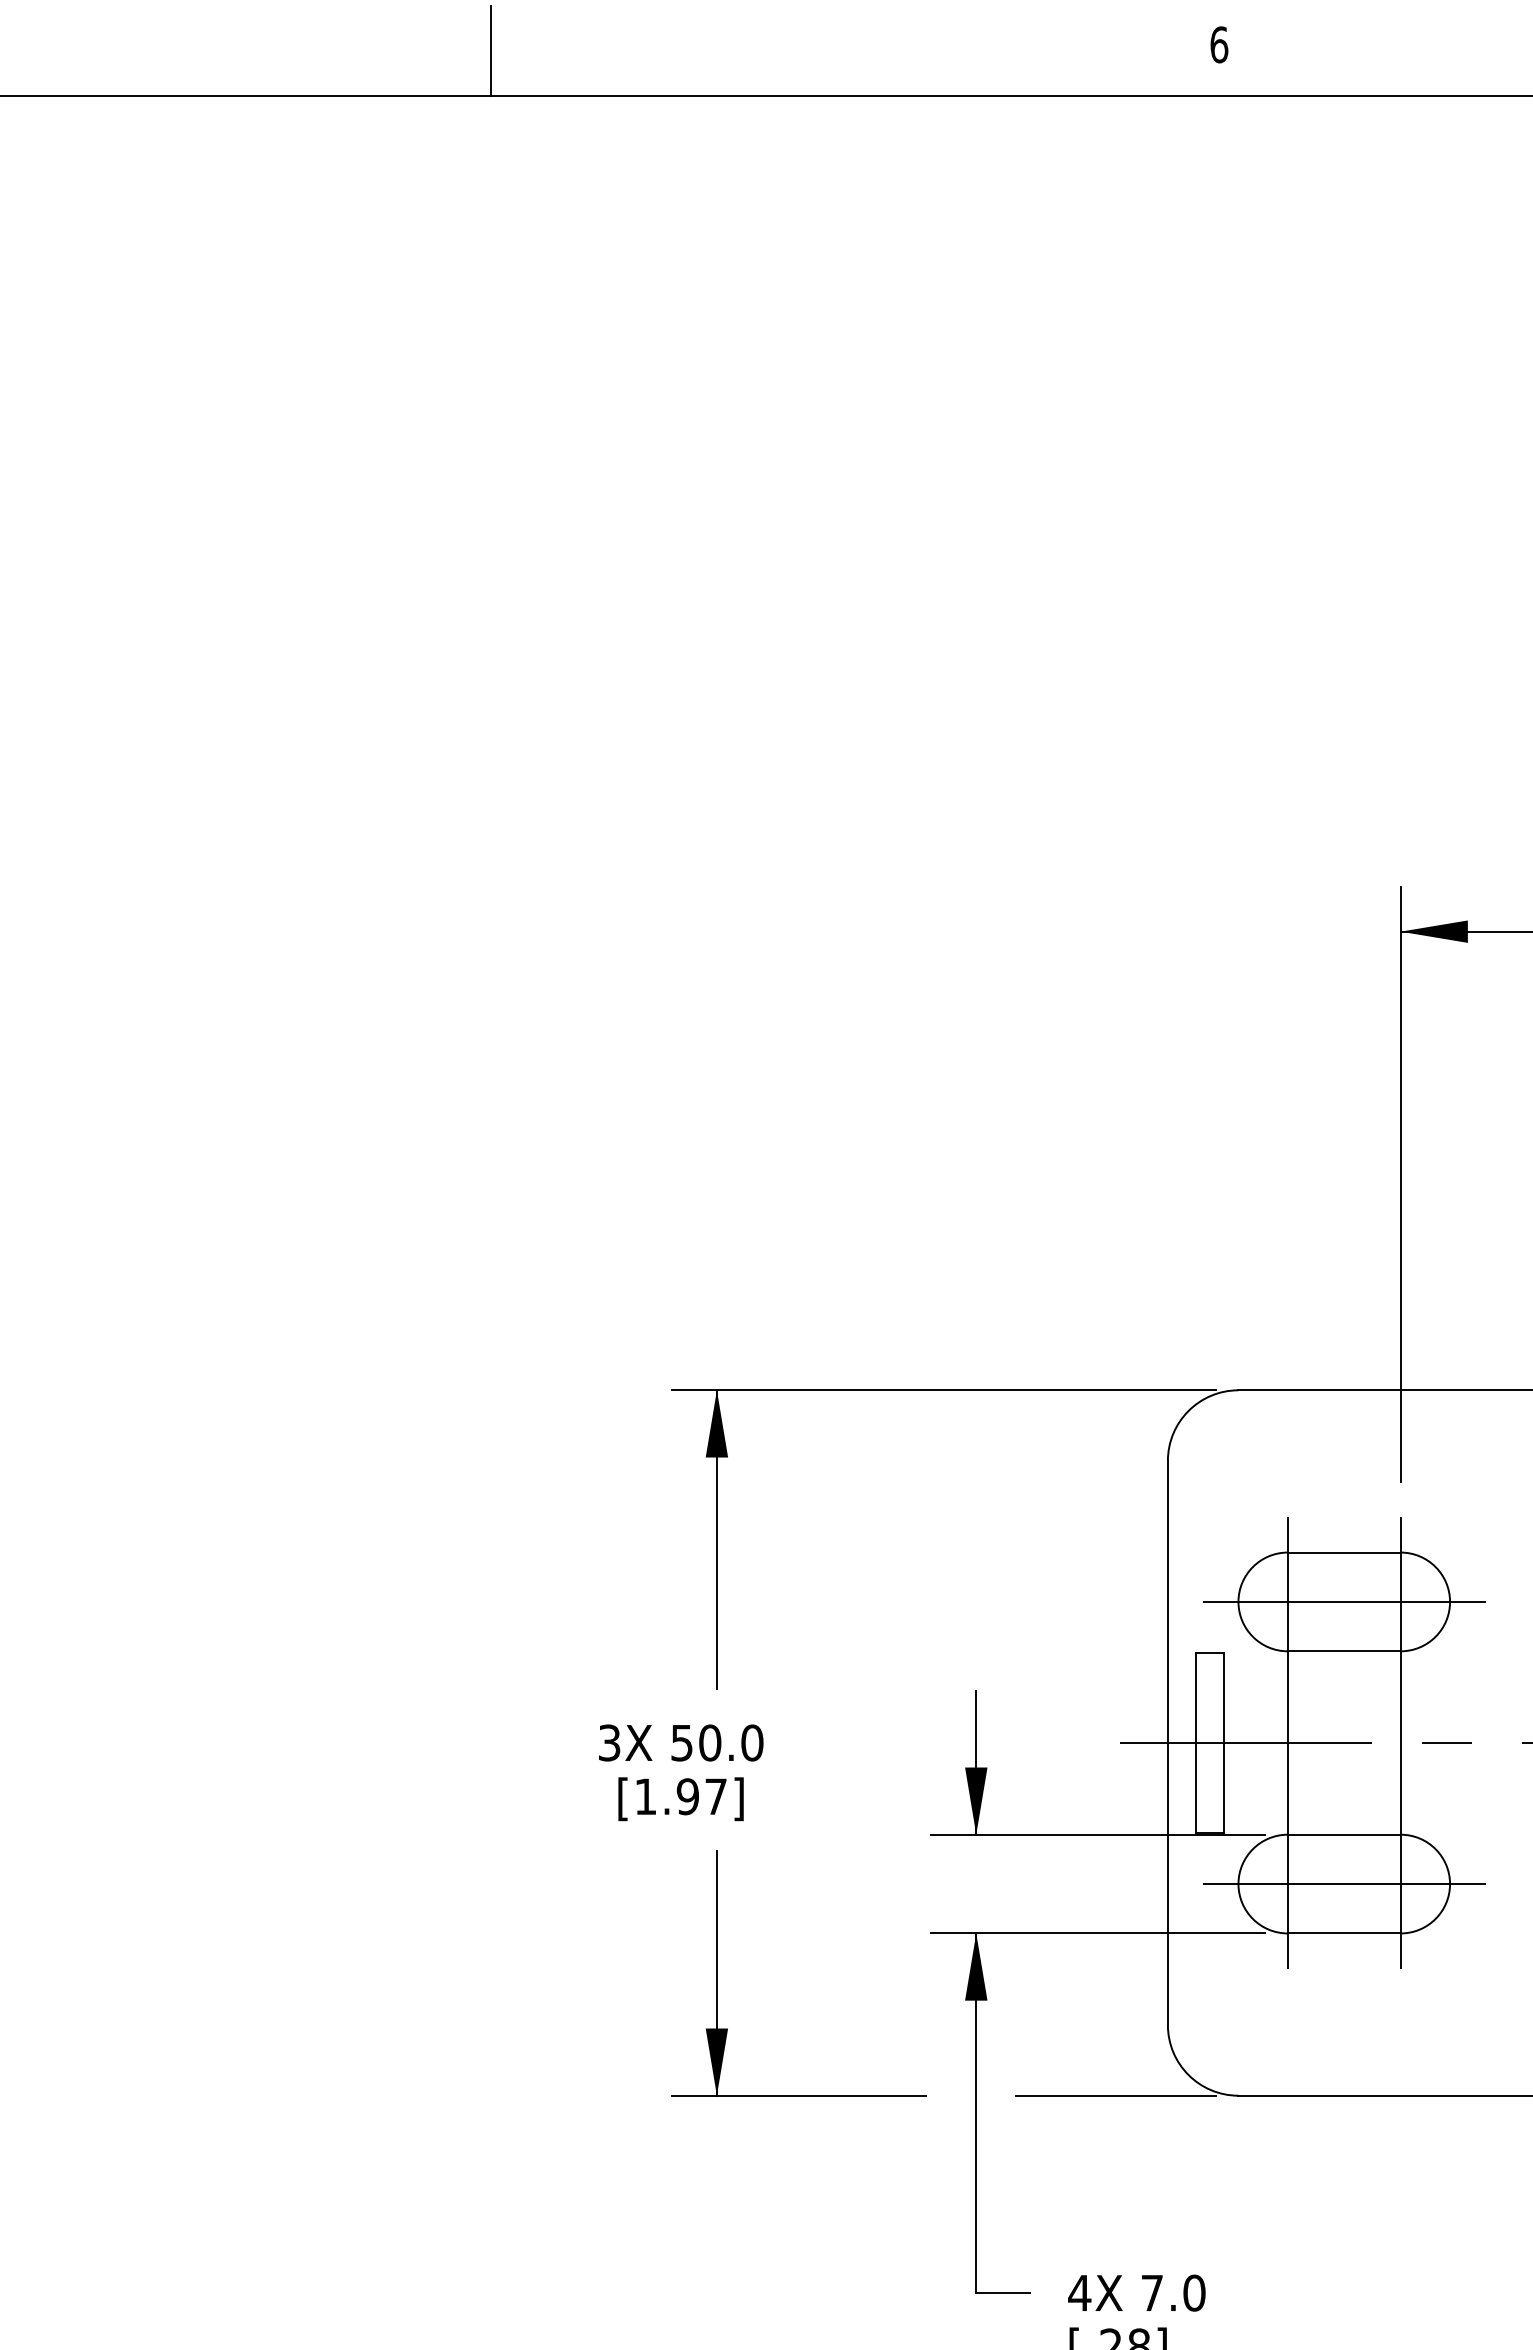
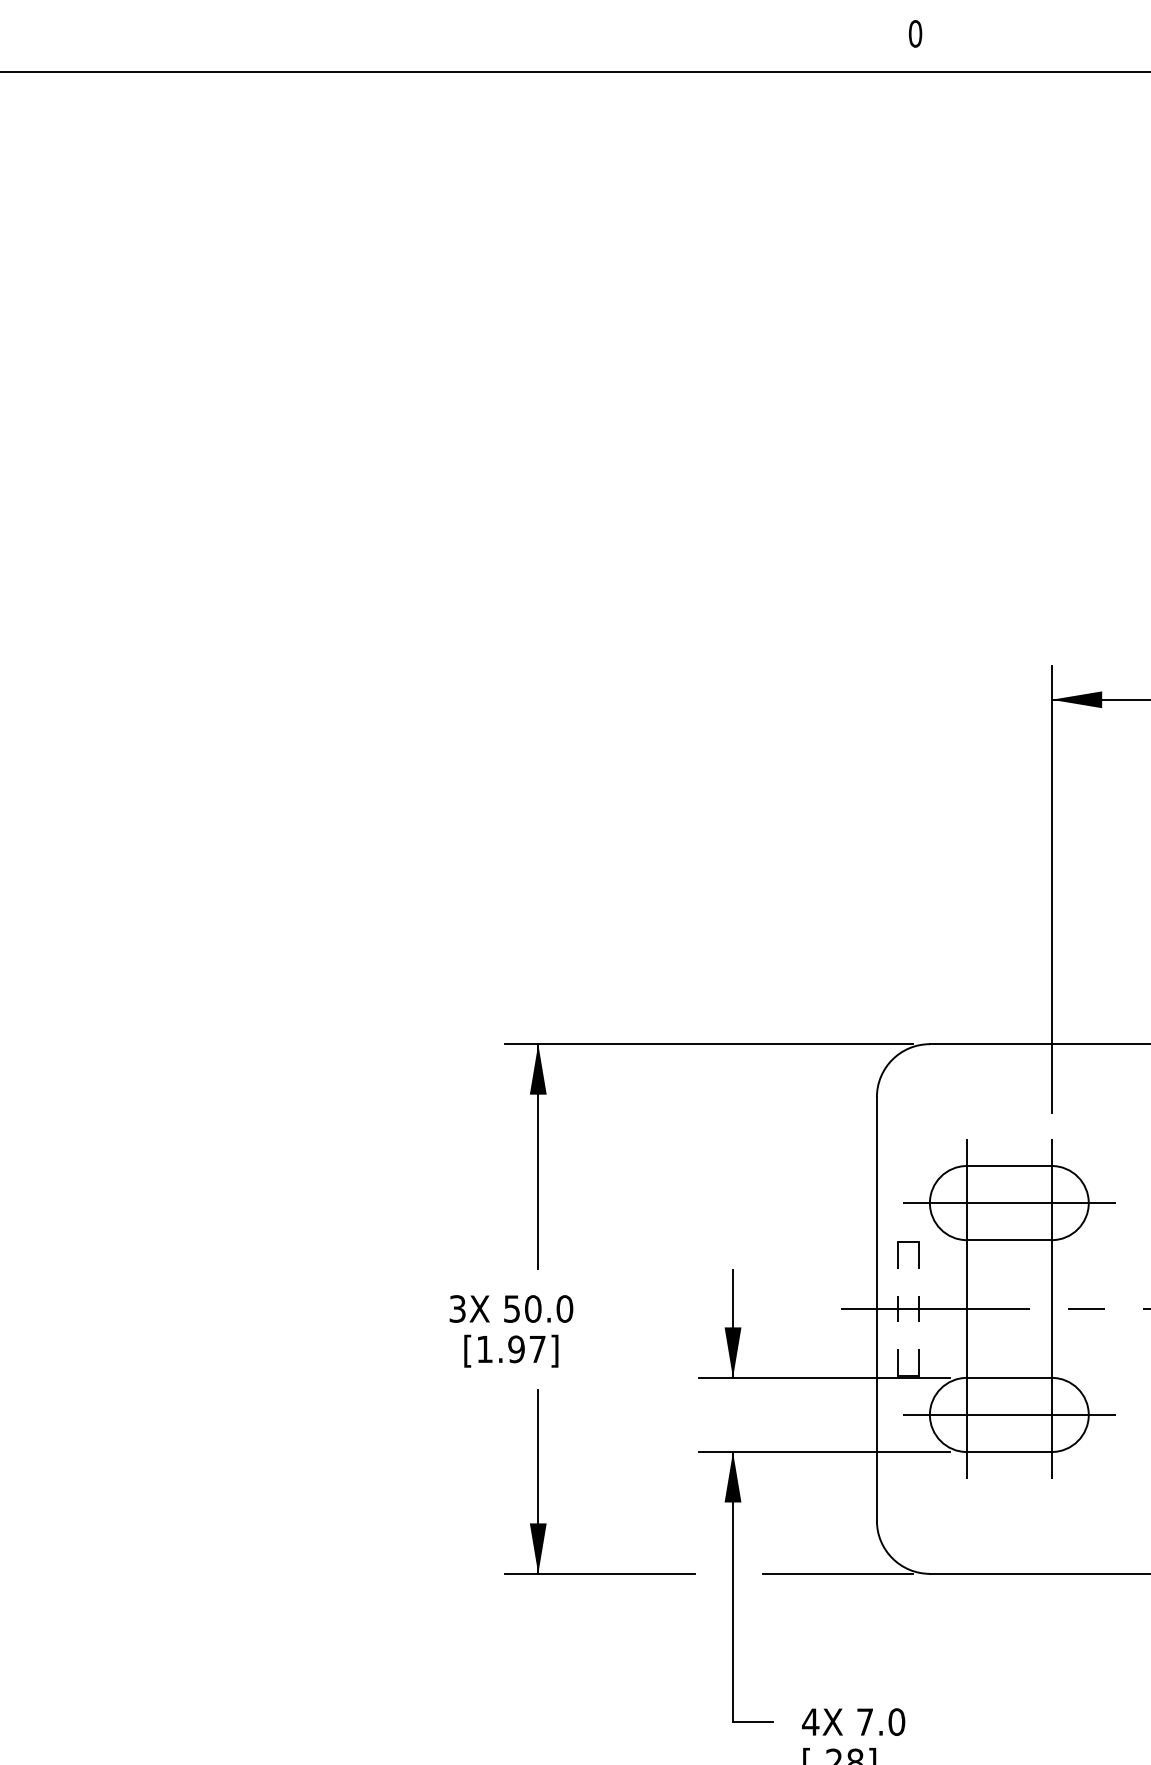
text: (1219, 44) -> (915, 33), 6 -> 0
line: (490, 50) -> (368, 38), removed
line: (1196, 1743) -> (898, 1309), solid -> dashed
line: (1224, 1743) -> (919, 1309), solid -> dashed

